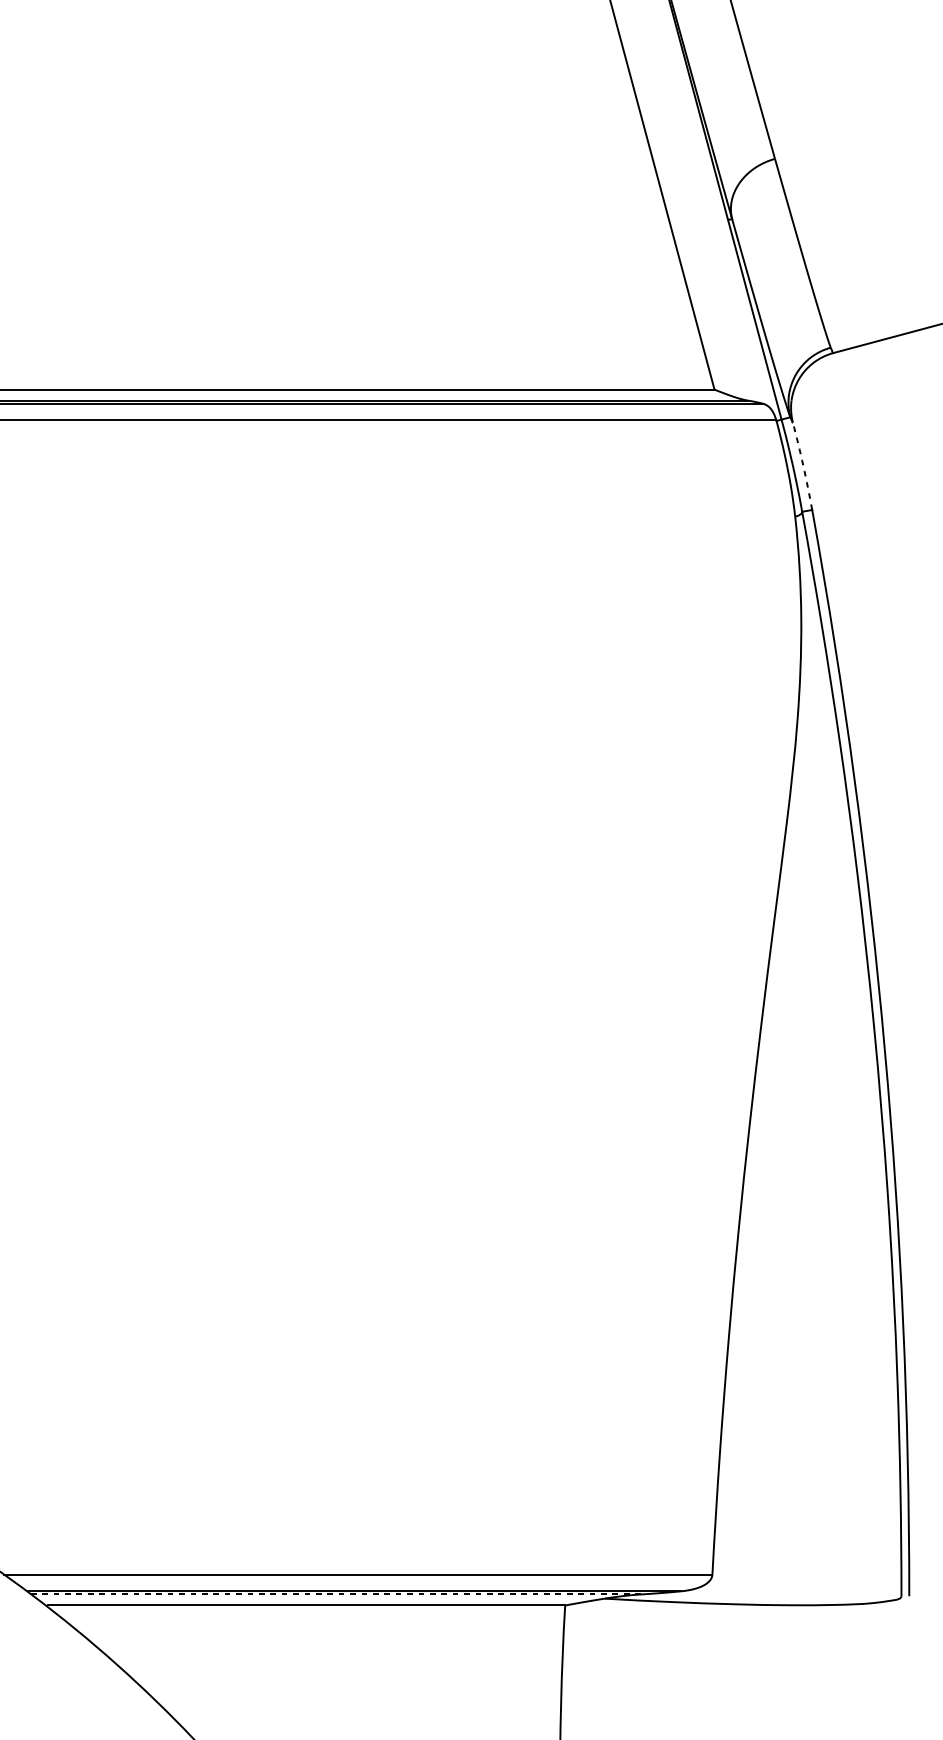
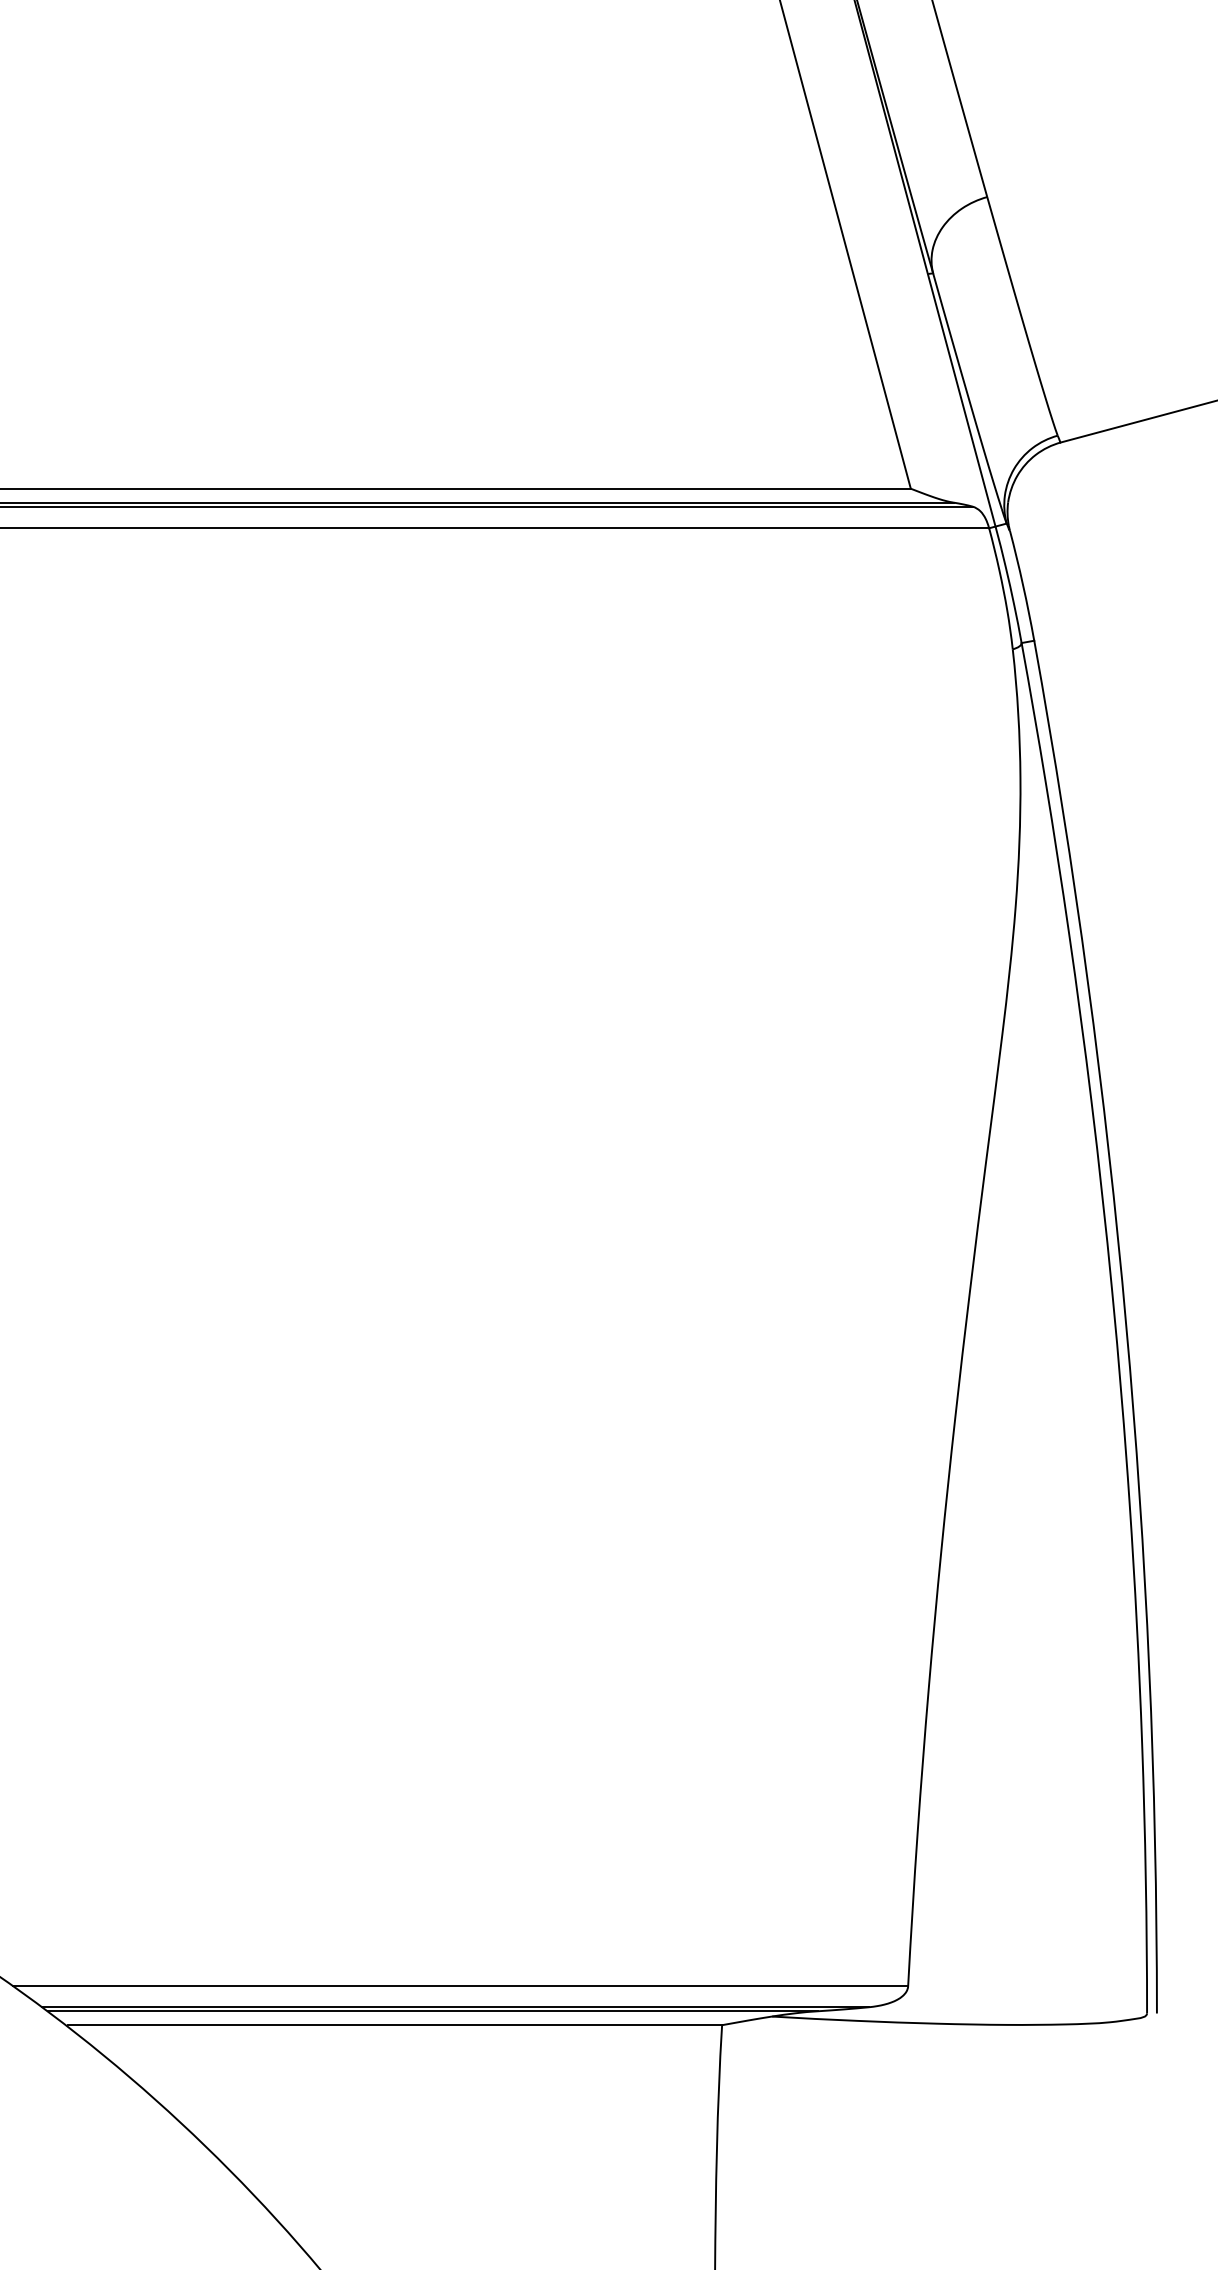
arc: (803, 466) -> (1023, 585), dashed -> solid
line: (336, 1594) -> (432, 2011), dashed -> solid

